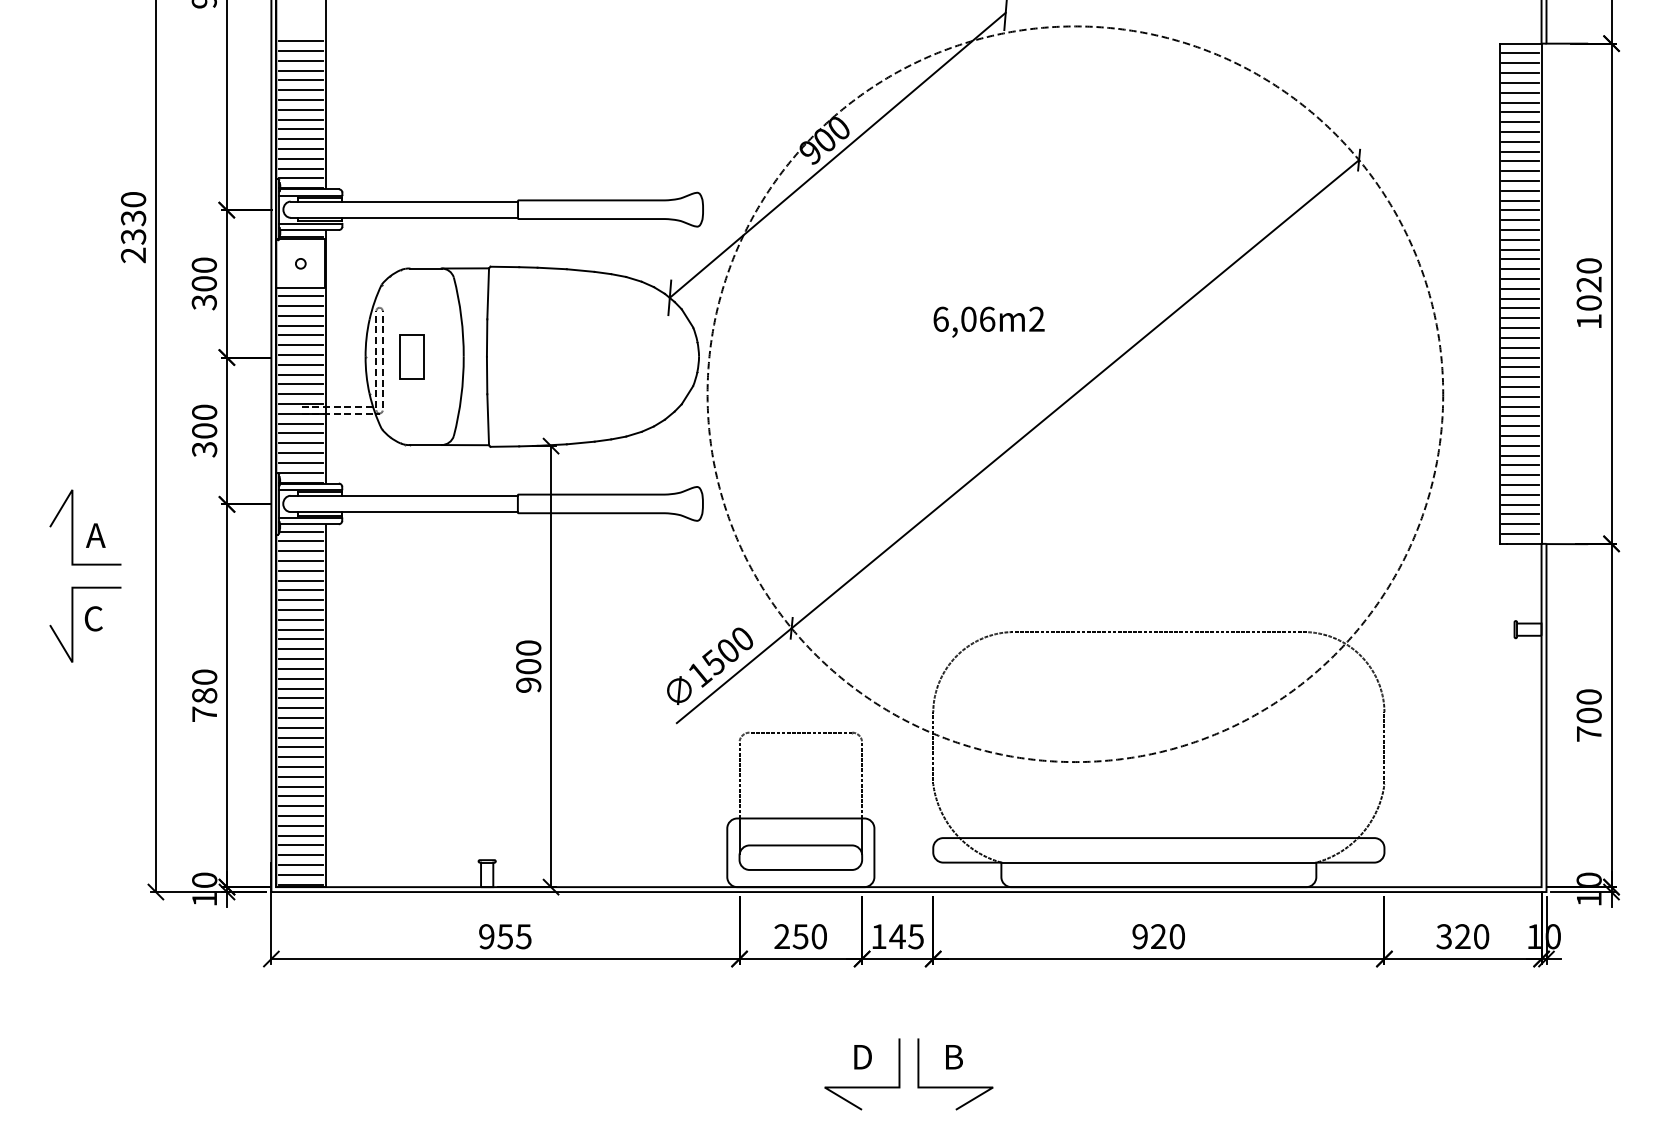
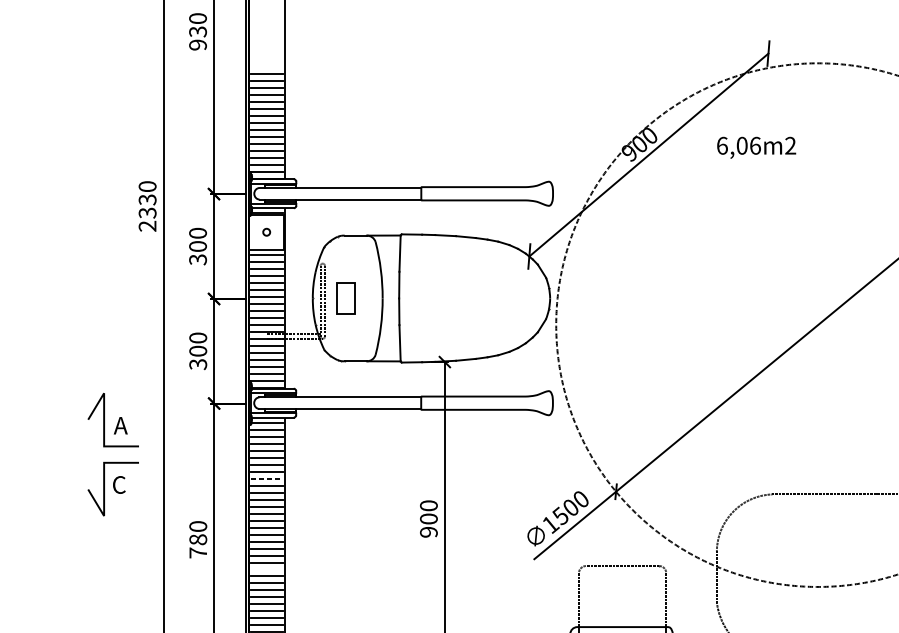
text: (988, 321) -> (756, 147), moved
line: (301, 610) -> (267, 479), solid -> dashed
line: (301, 737) -> (267, 569), removed

